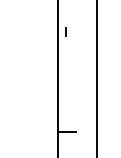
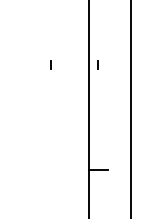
line: (20, 31) -> (50, 64), added

